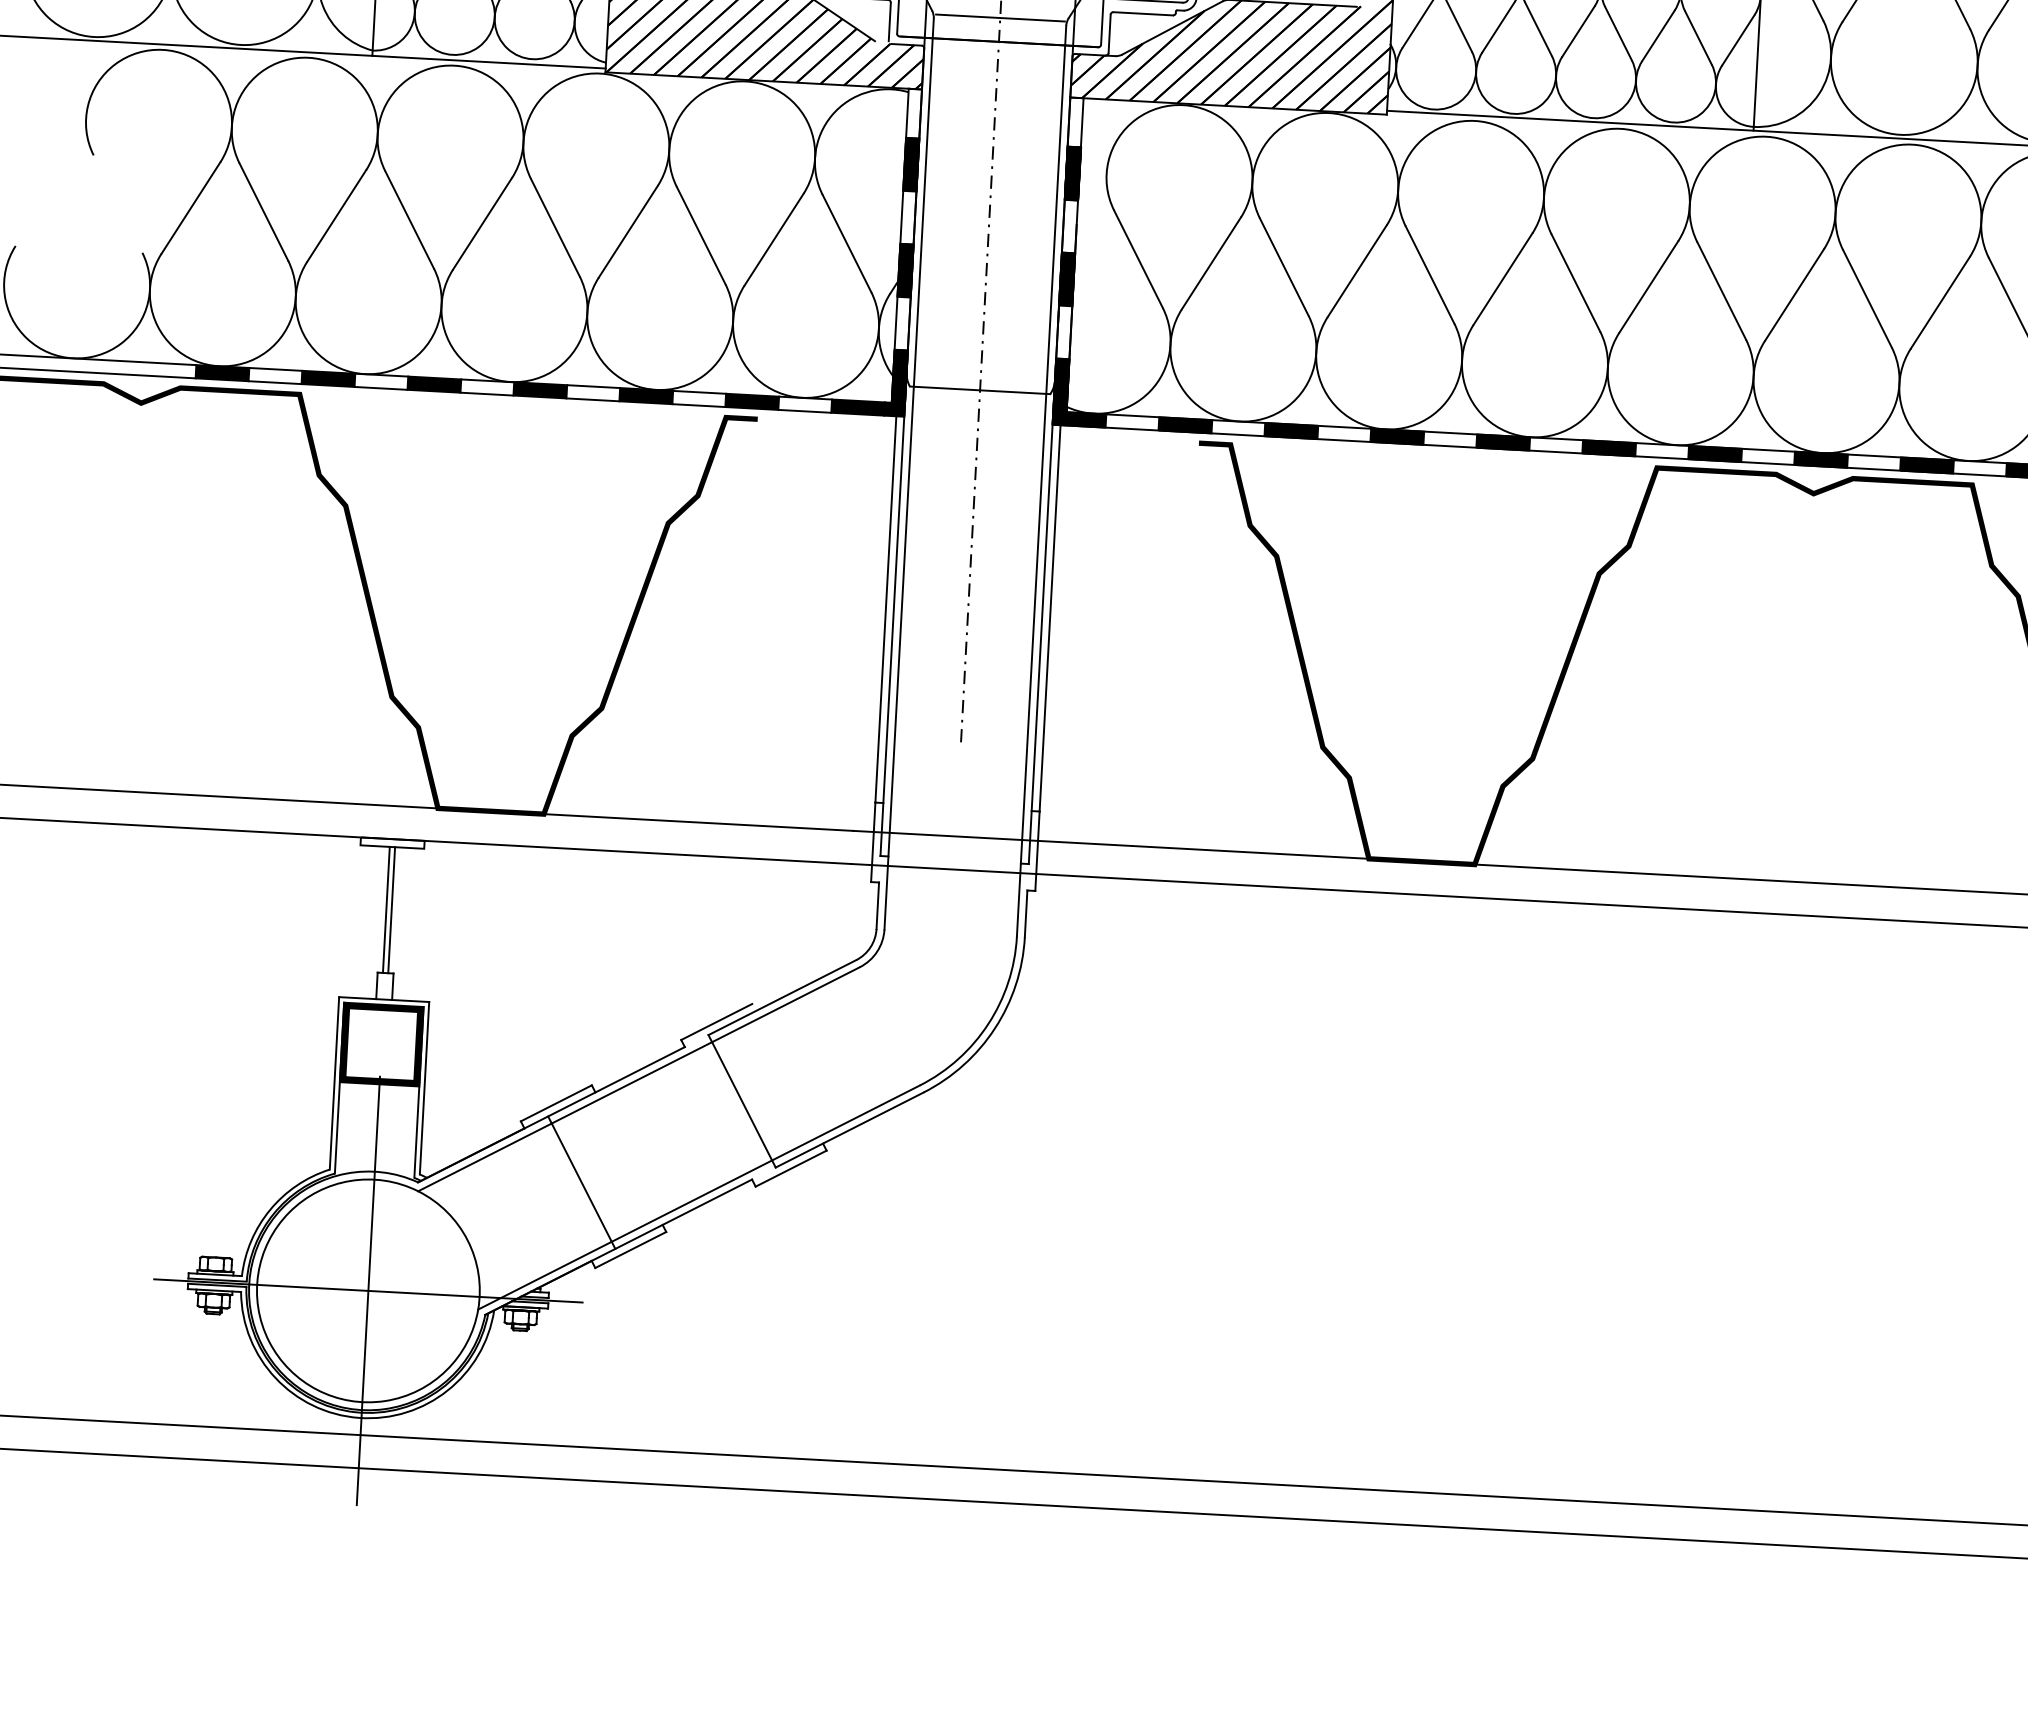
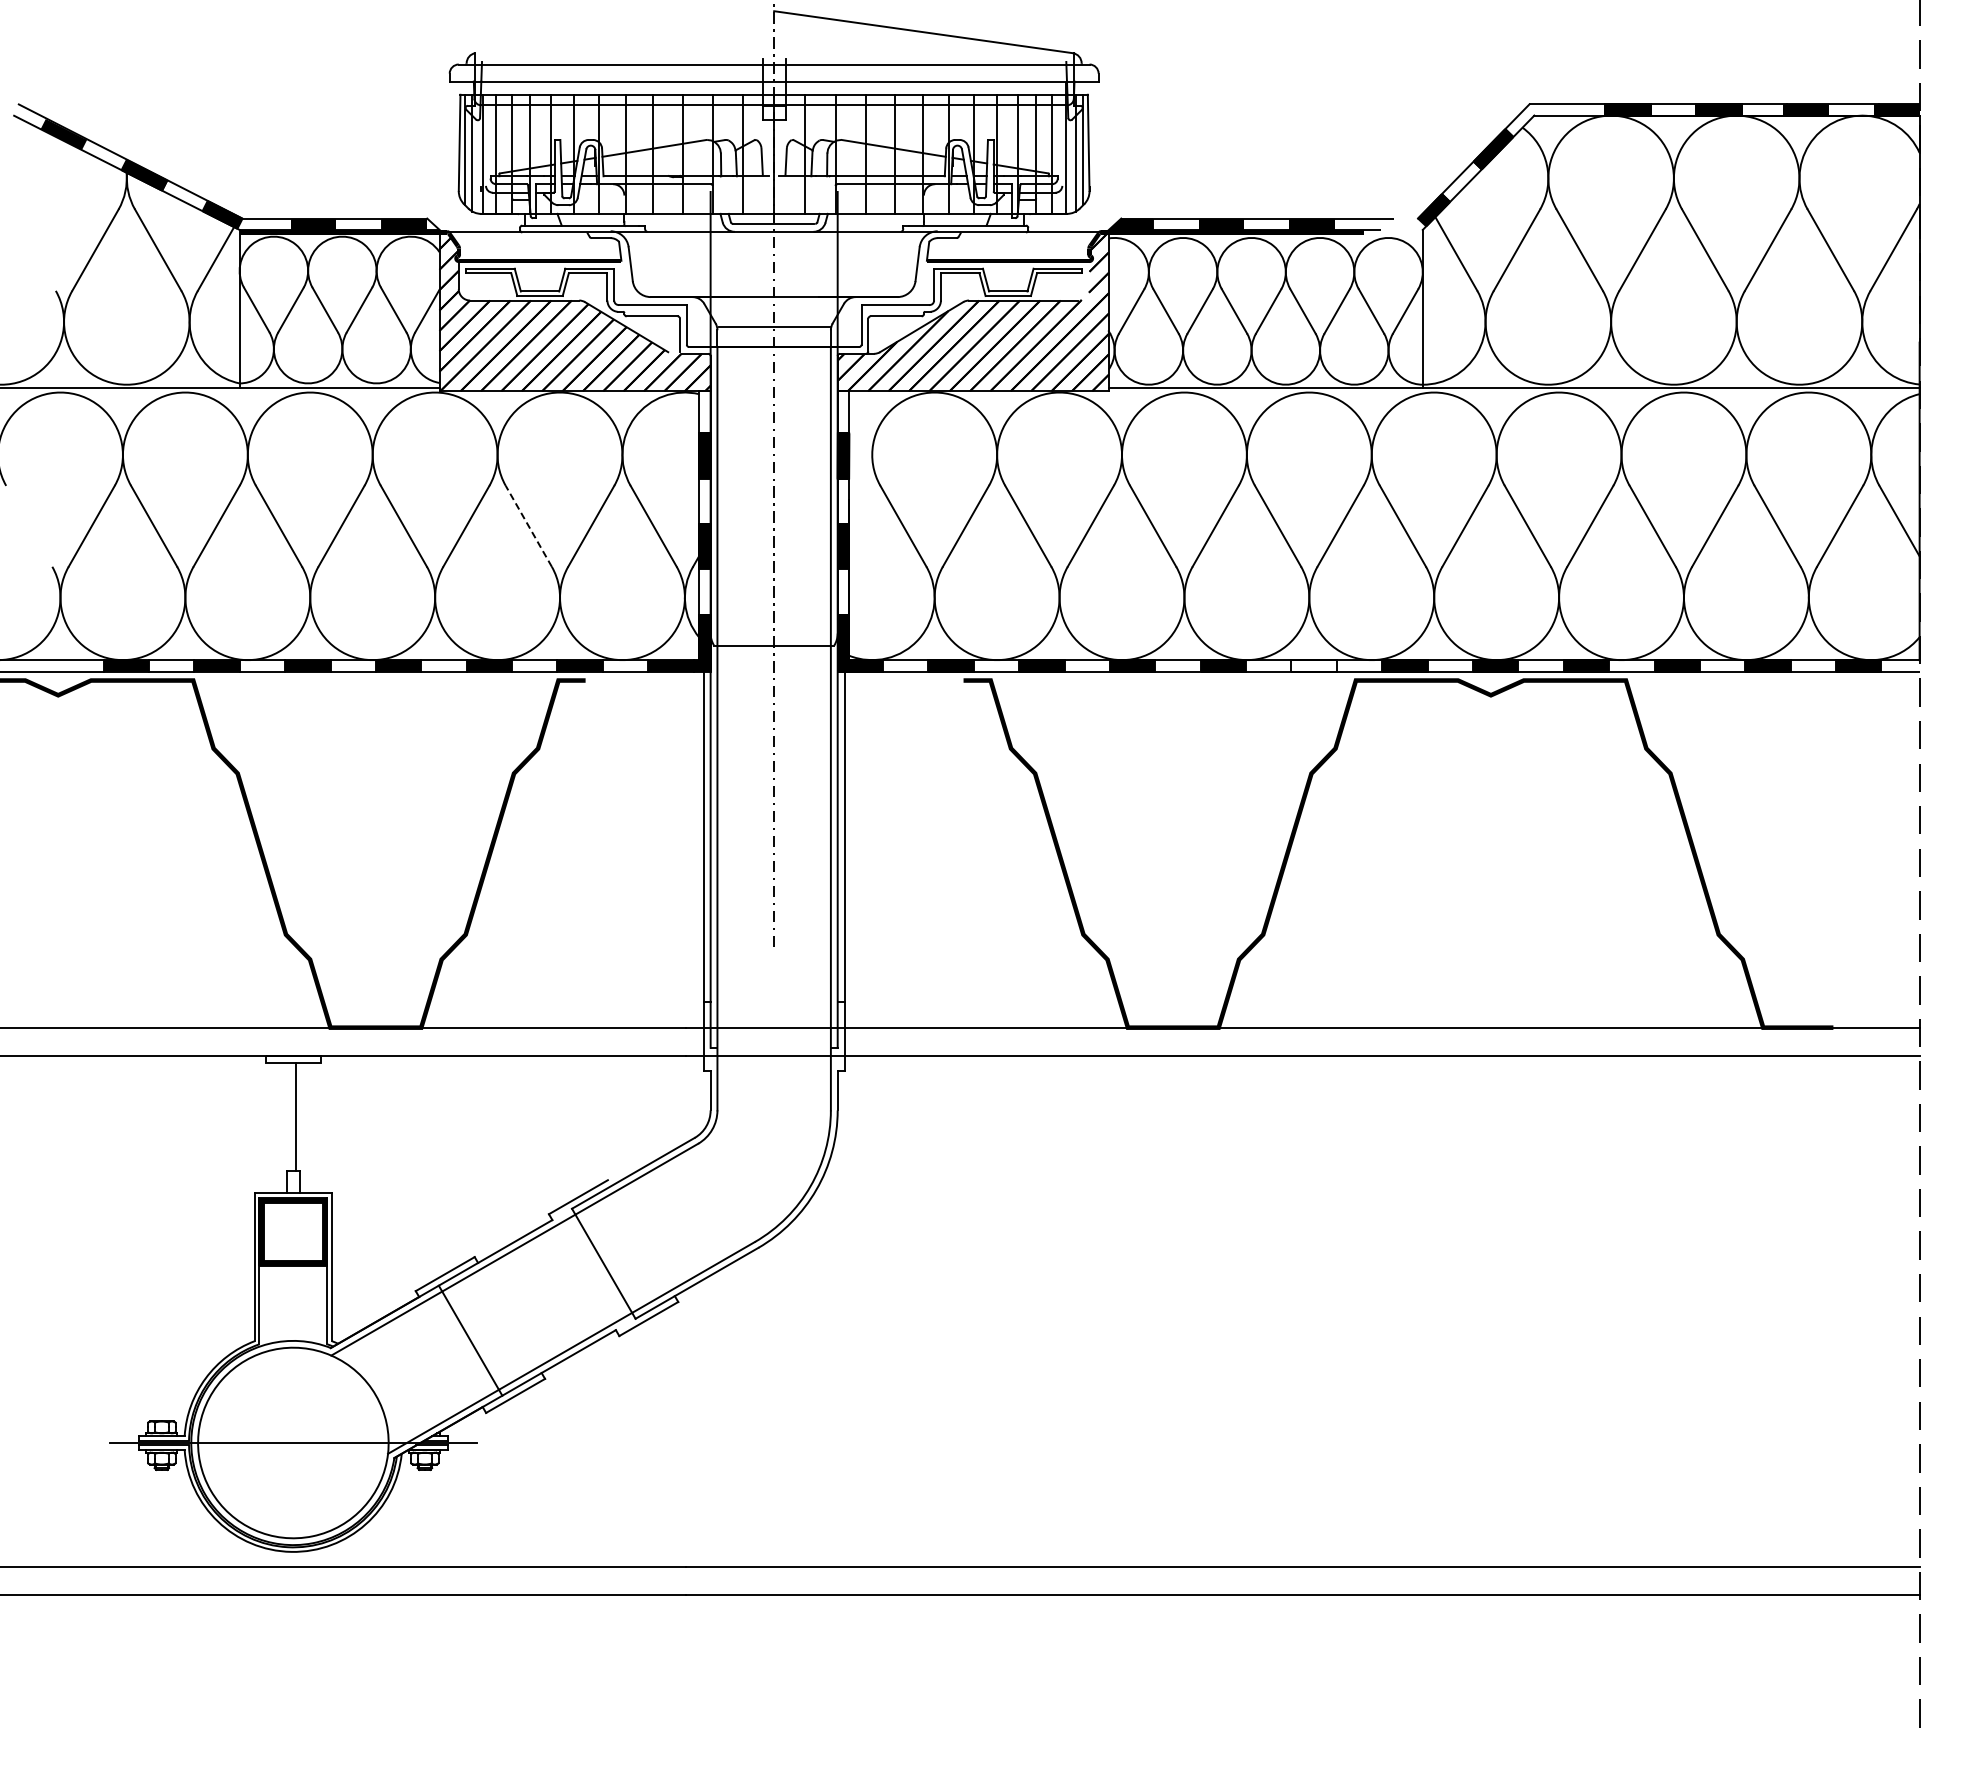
line: (700, 235) -> (528, 526), solid -> dashed
fill: (1608, 447) -> (1313, 665), removed
line: (386, 909) -> (291, 1116), removed
line: (368, 1290) -> (293, 1442), removed

